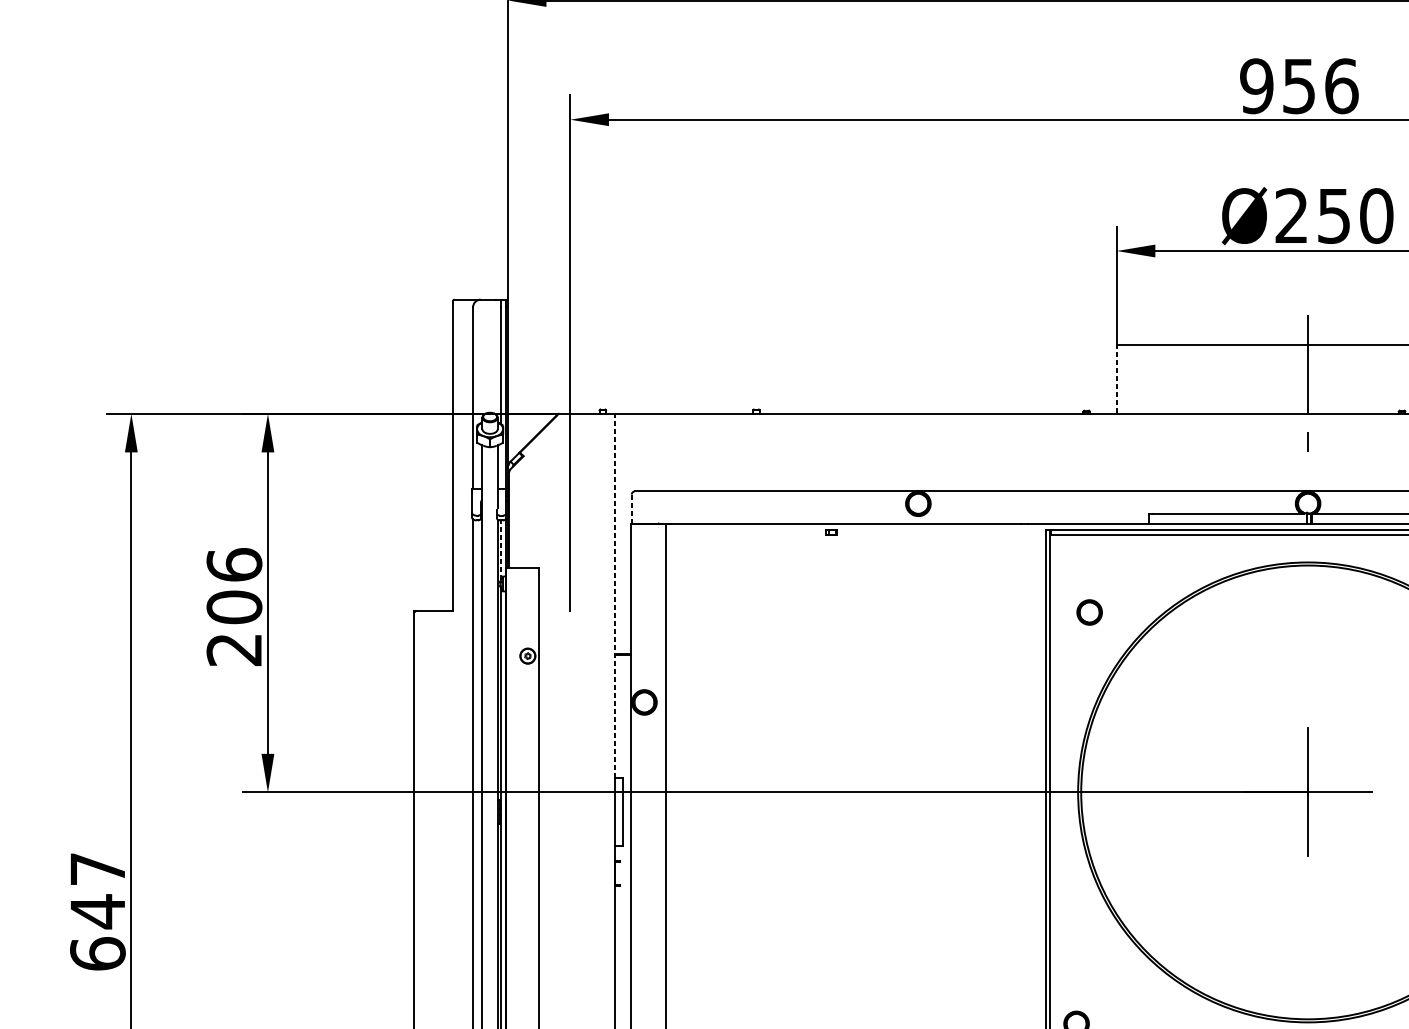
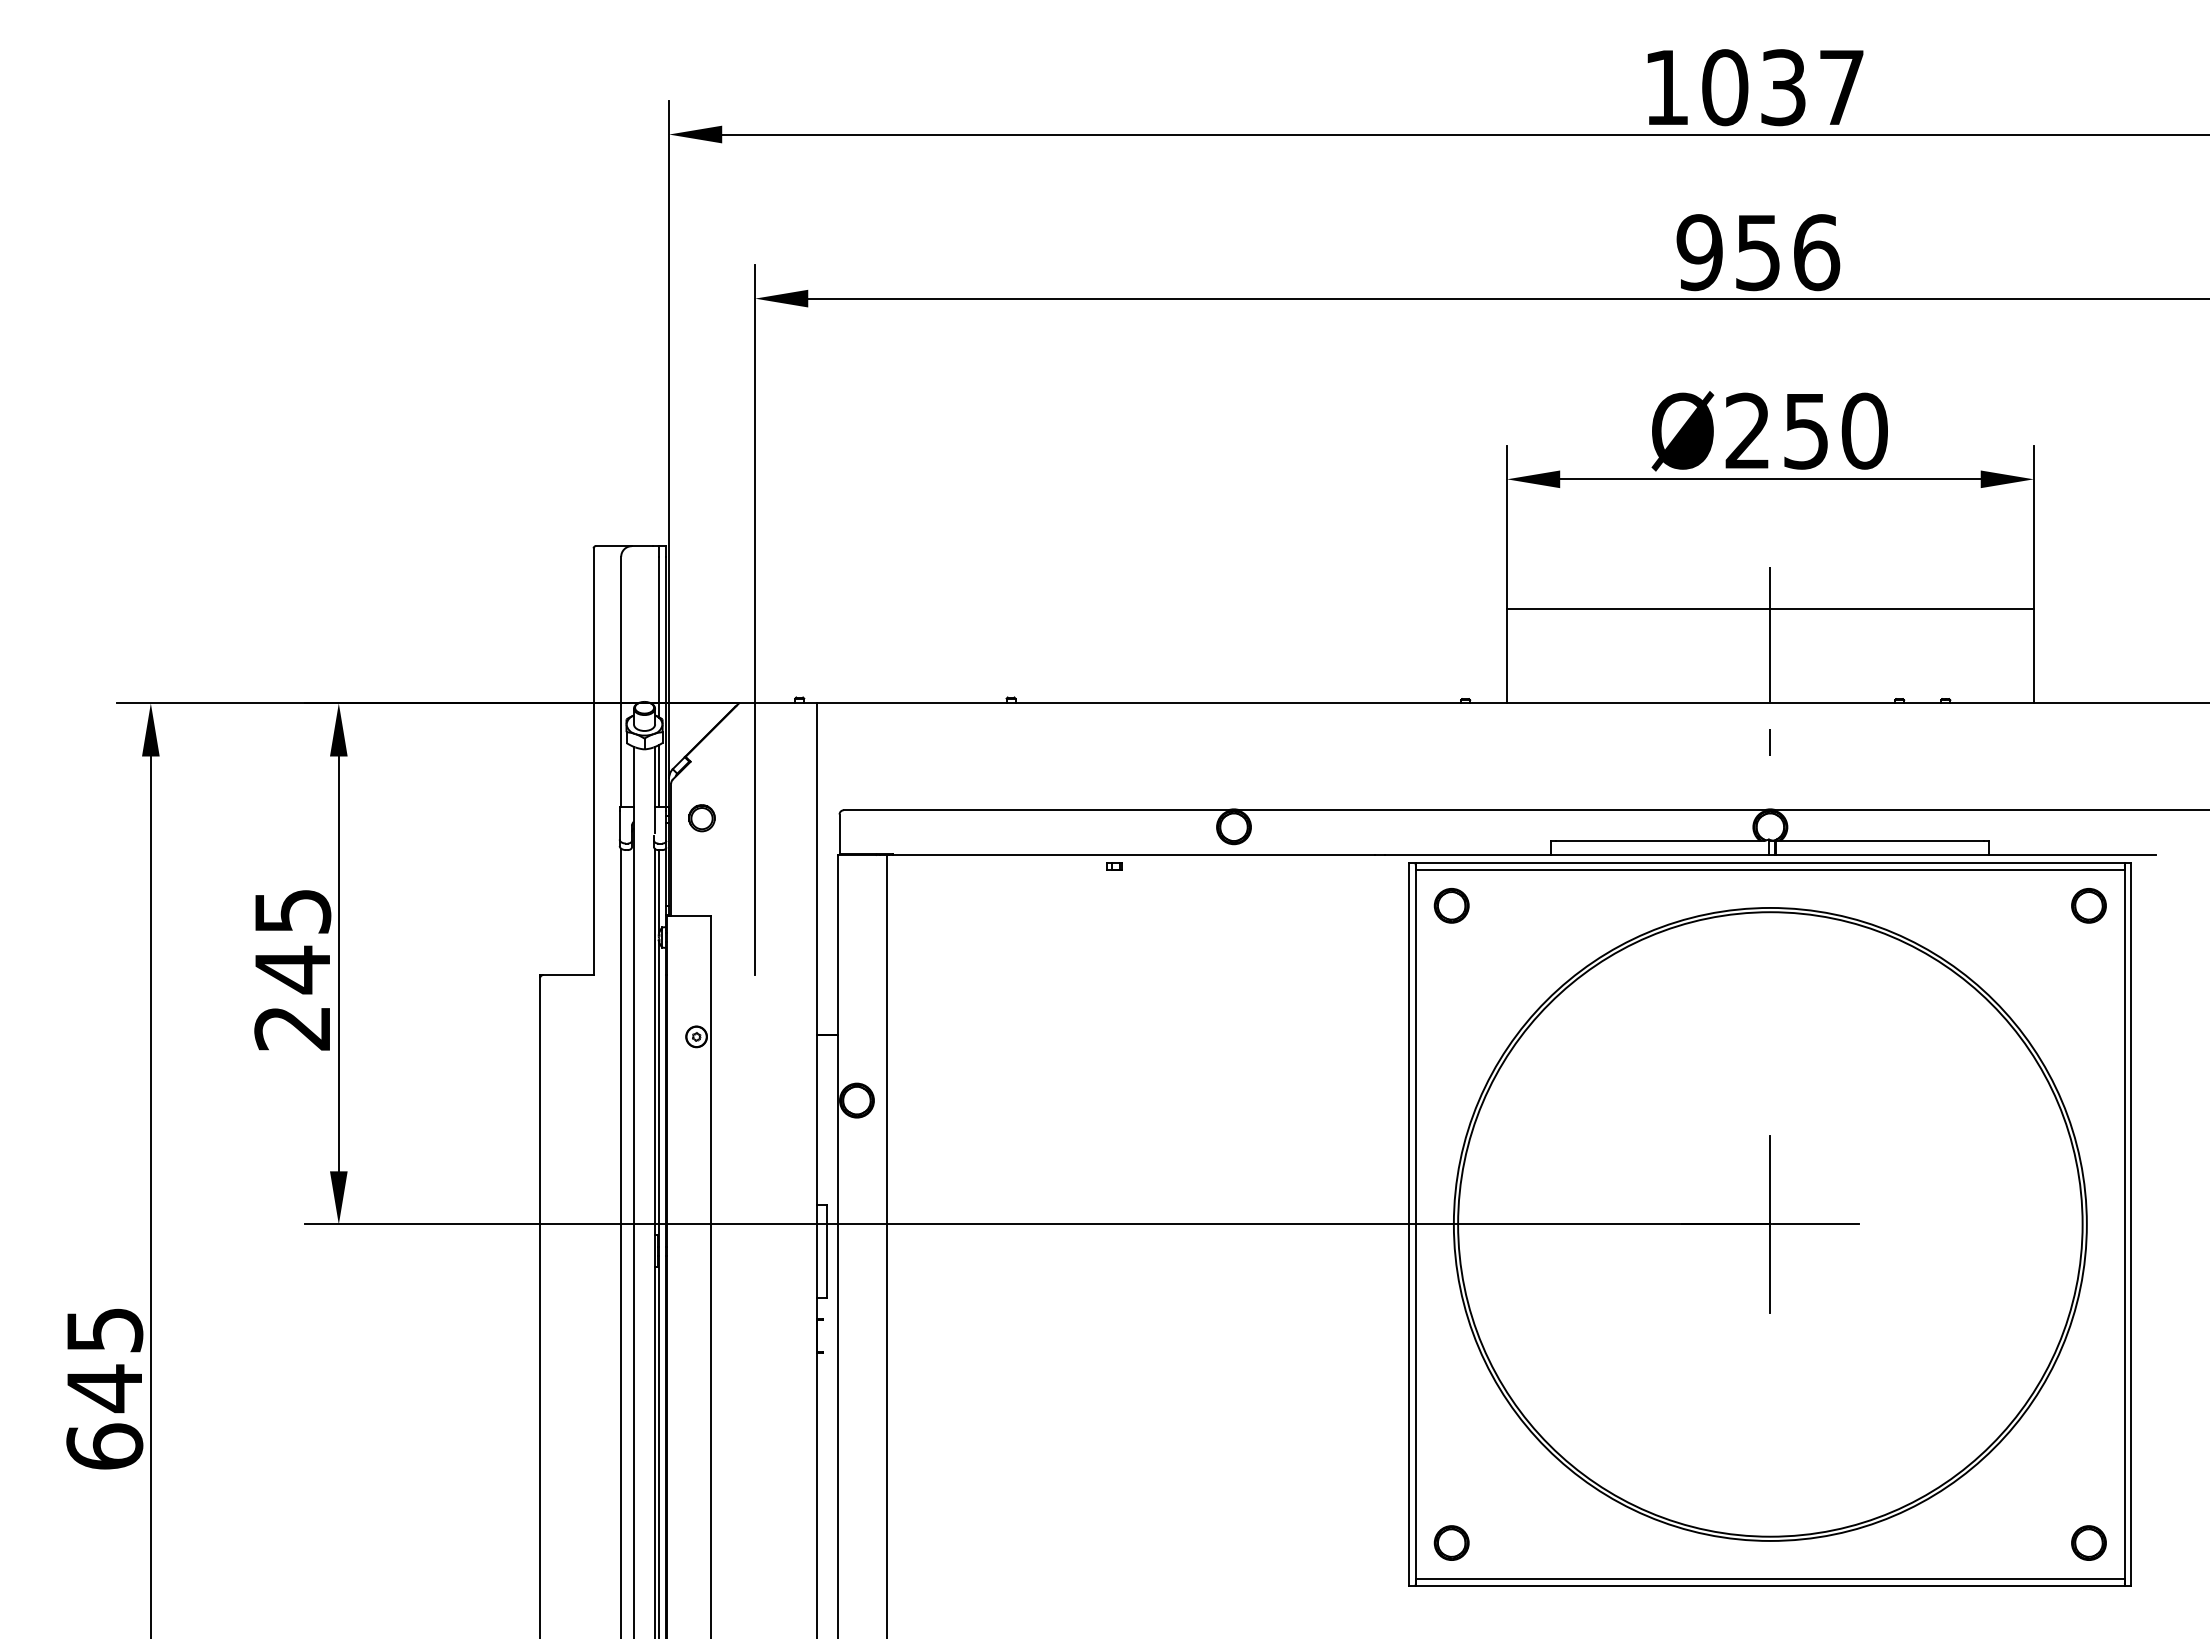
line: (1117, 379) -> (1507, 656), dashed -> solid
line: (500, 466) -> (659, 775), added
part: (531, 497) -> (701, 818), added
line: (631, 509) -> (839, 834), dashed -> solid
line: (500, 549) -> (659, 890), dashed -> solid
text: (234, 586) -> (292, 941), 206 -> 245
line: (615, 596) -> (816, 954), dashed -> solid
part: (1089, 612) -> (1451, 905), moved
text: (98, 869) -> (105, 1330), 647 -> 645

